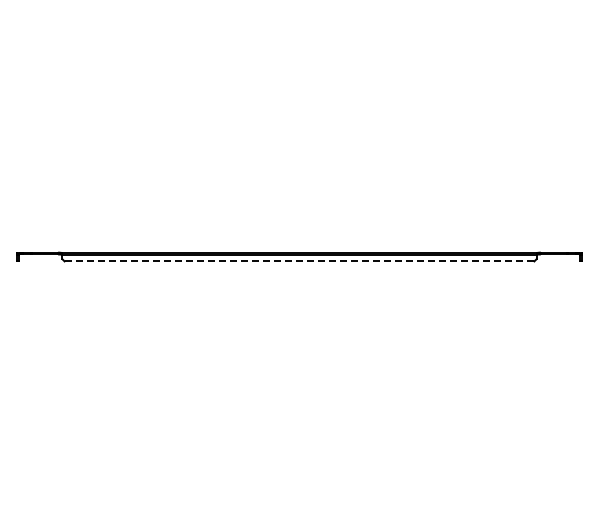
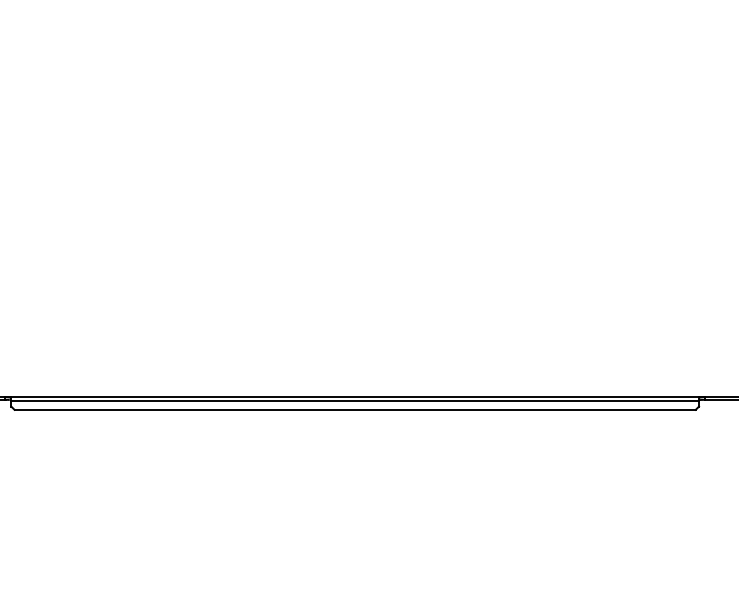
line: (299, 261) -> (355, 410), dashed -> solid

